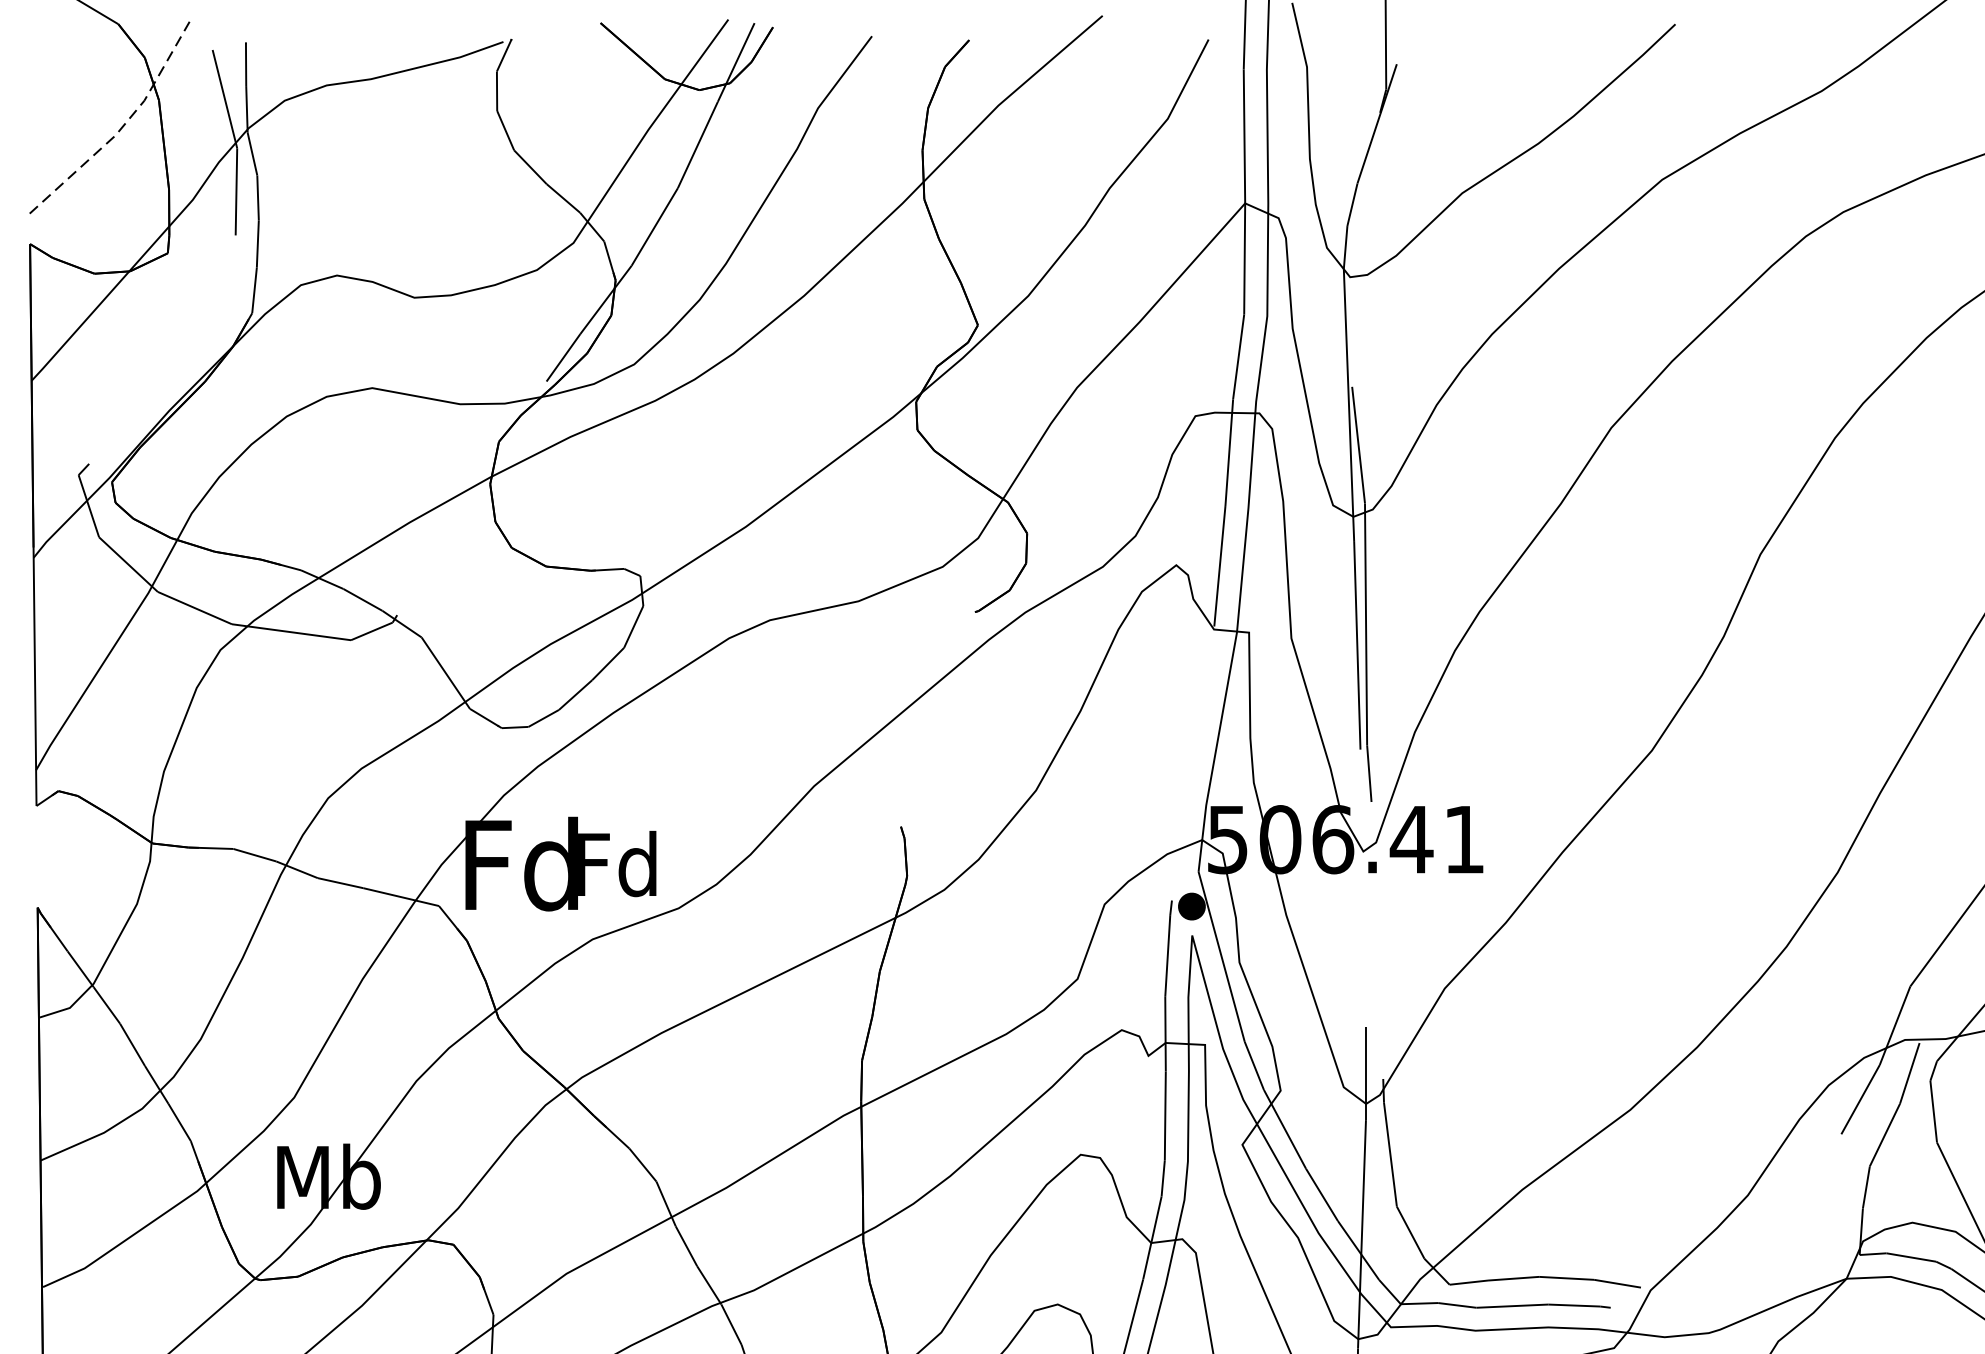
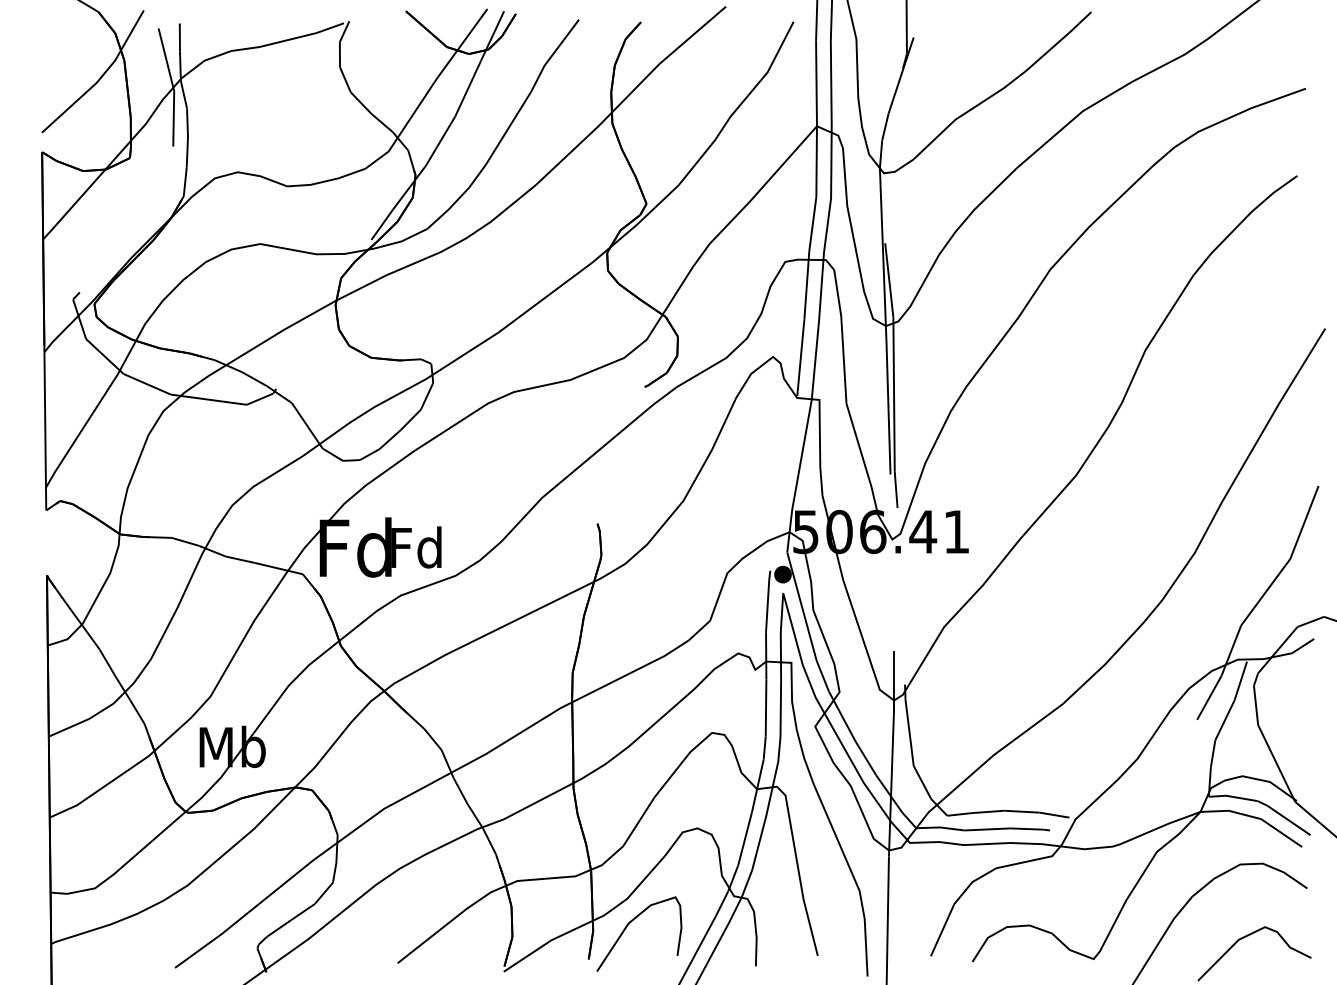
line: (123, 126) -> (101, 77), dashed -> solid

